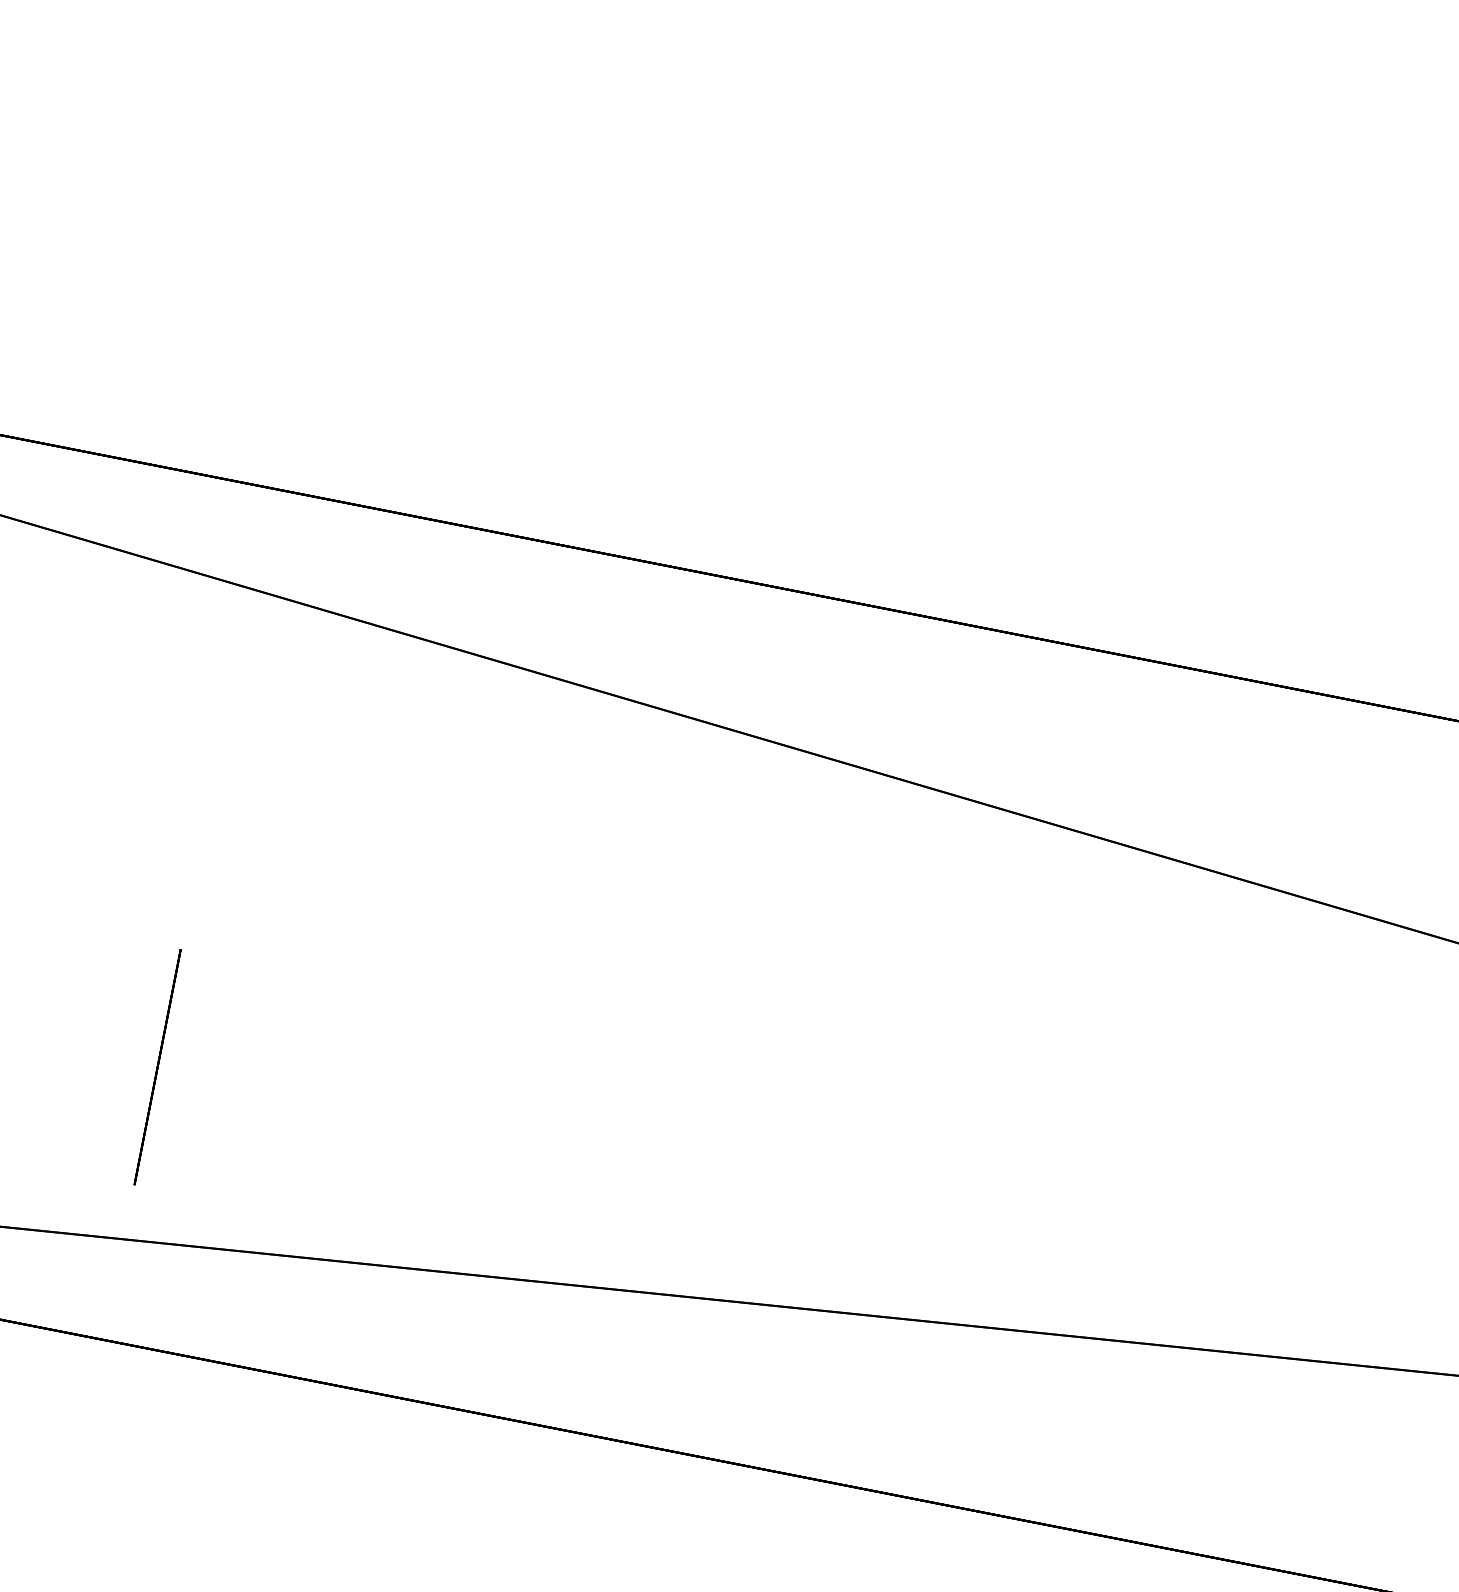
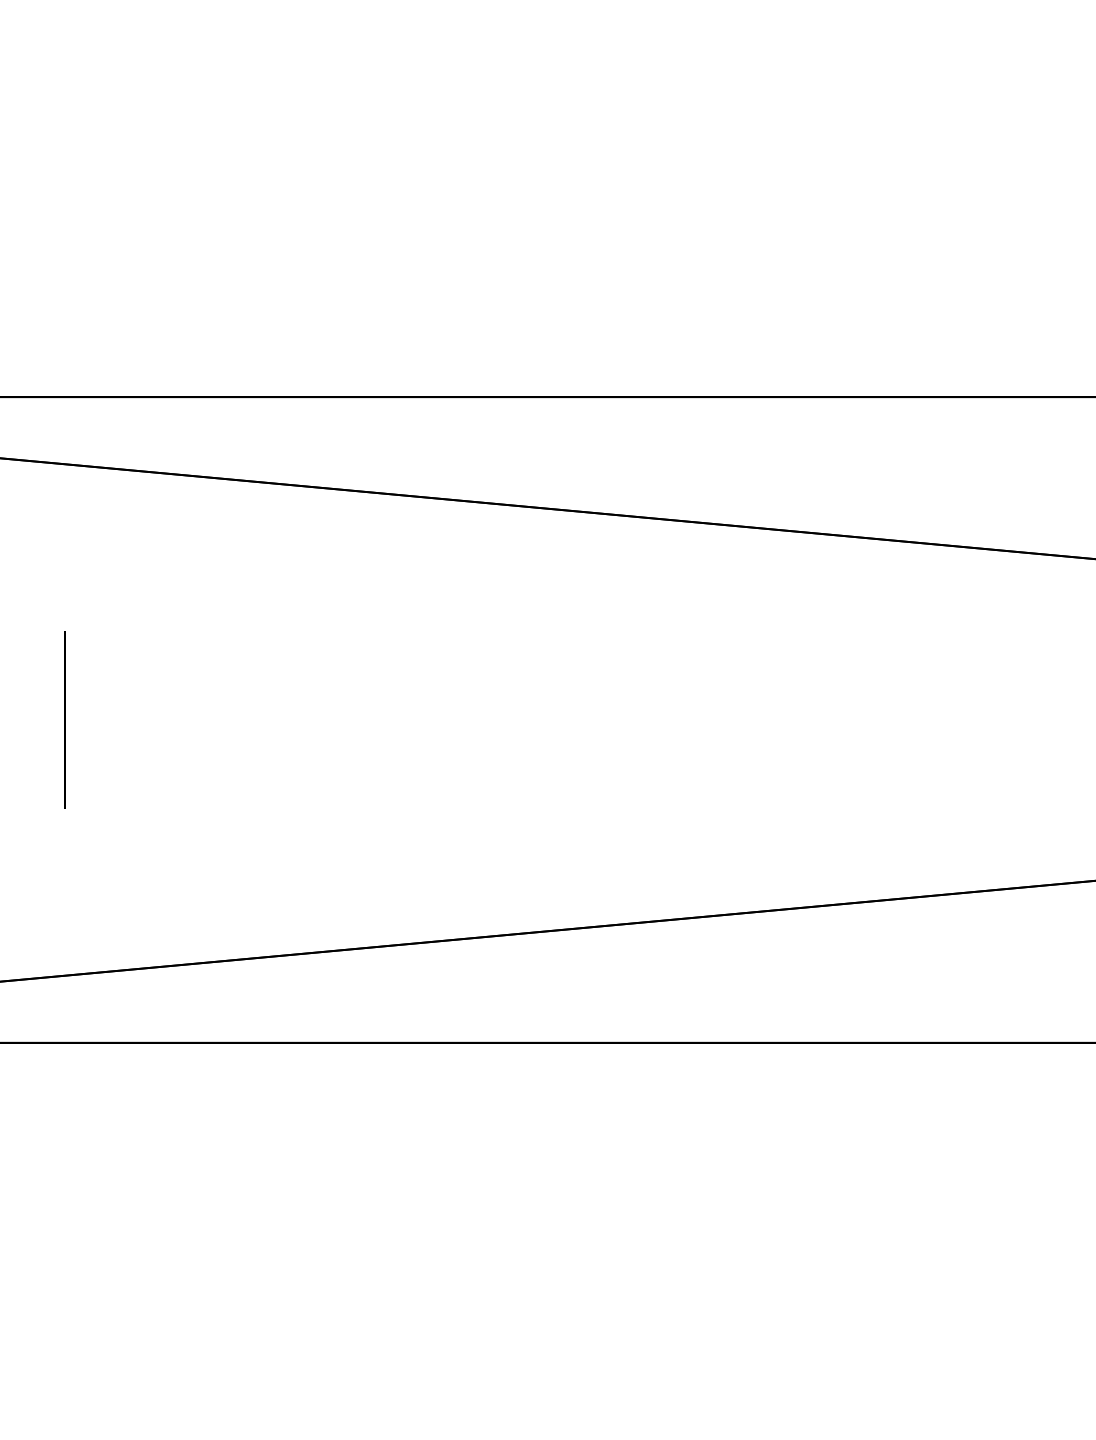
line: (157, 1066) -> (64, 719), moved

